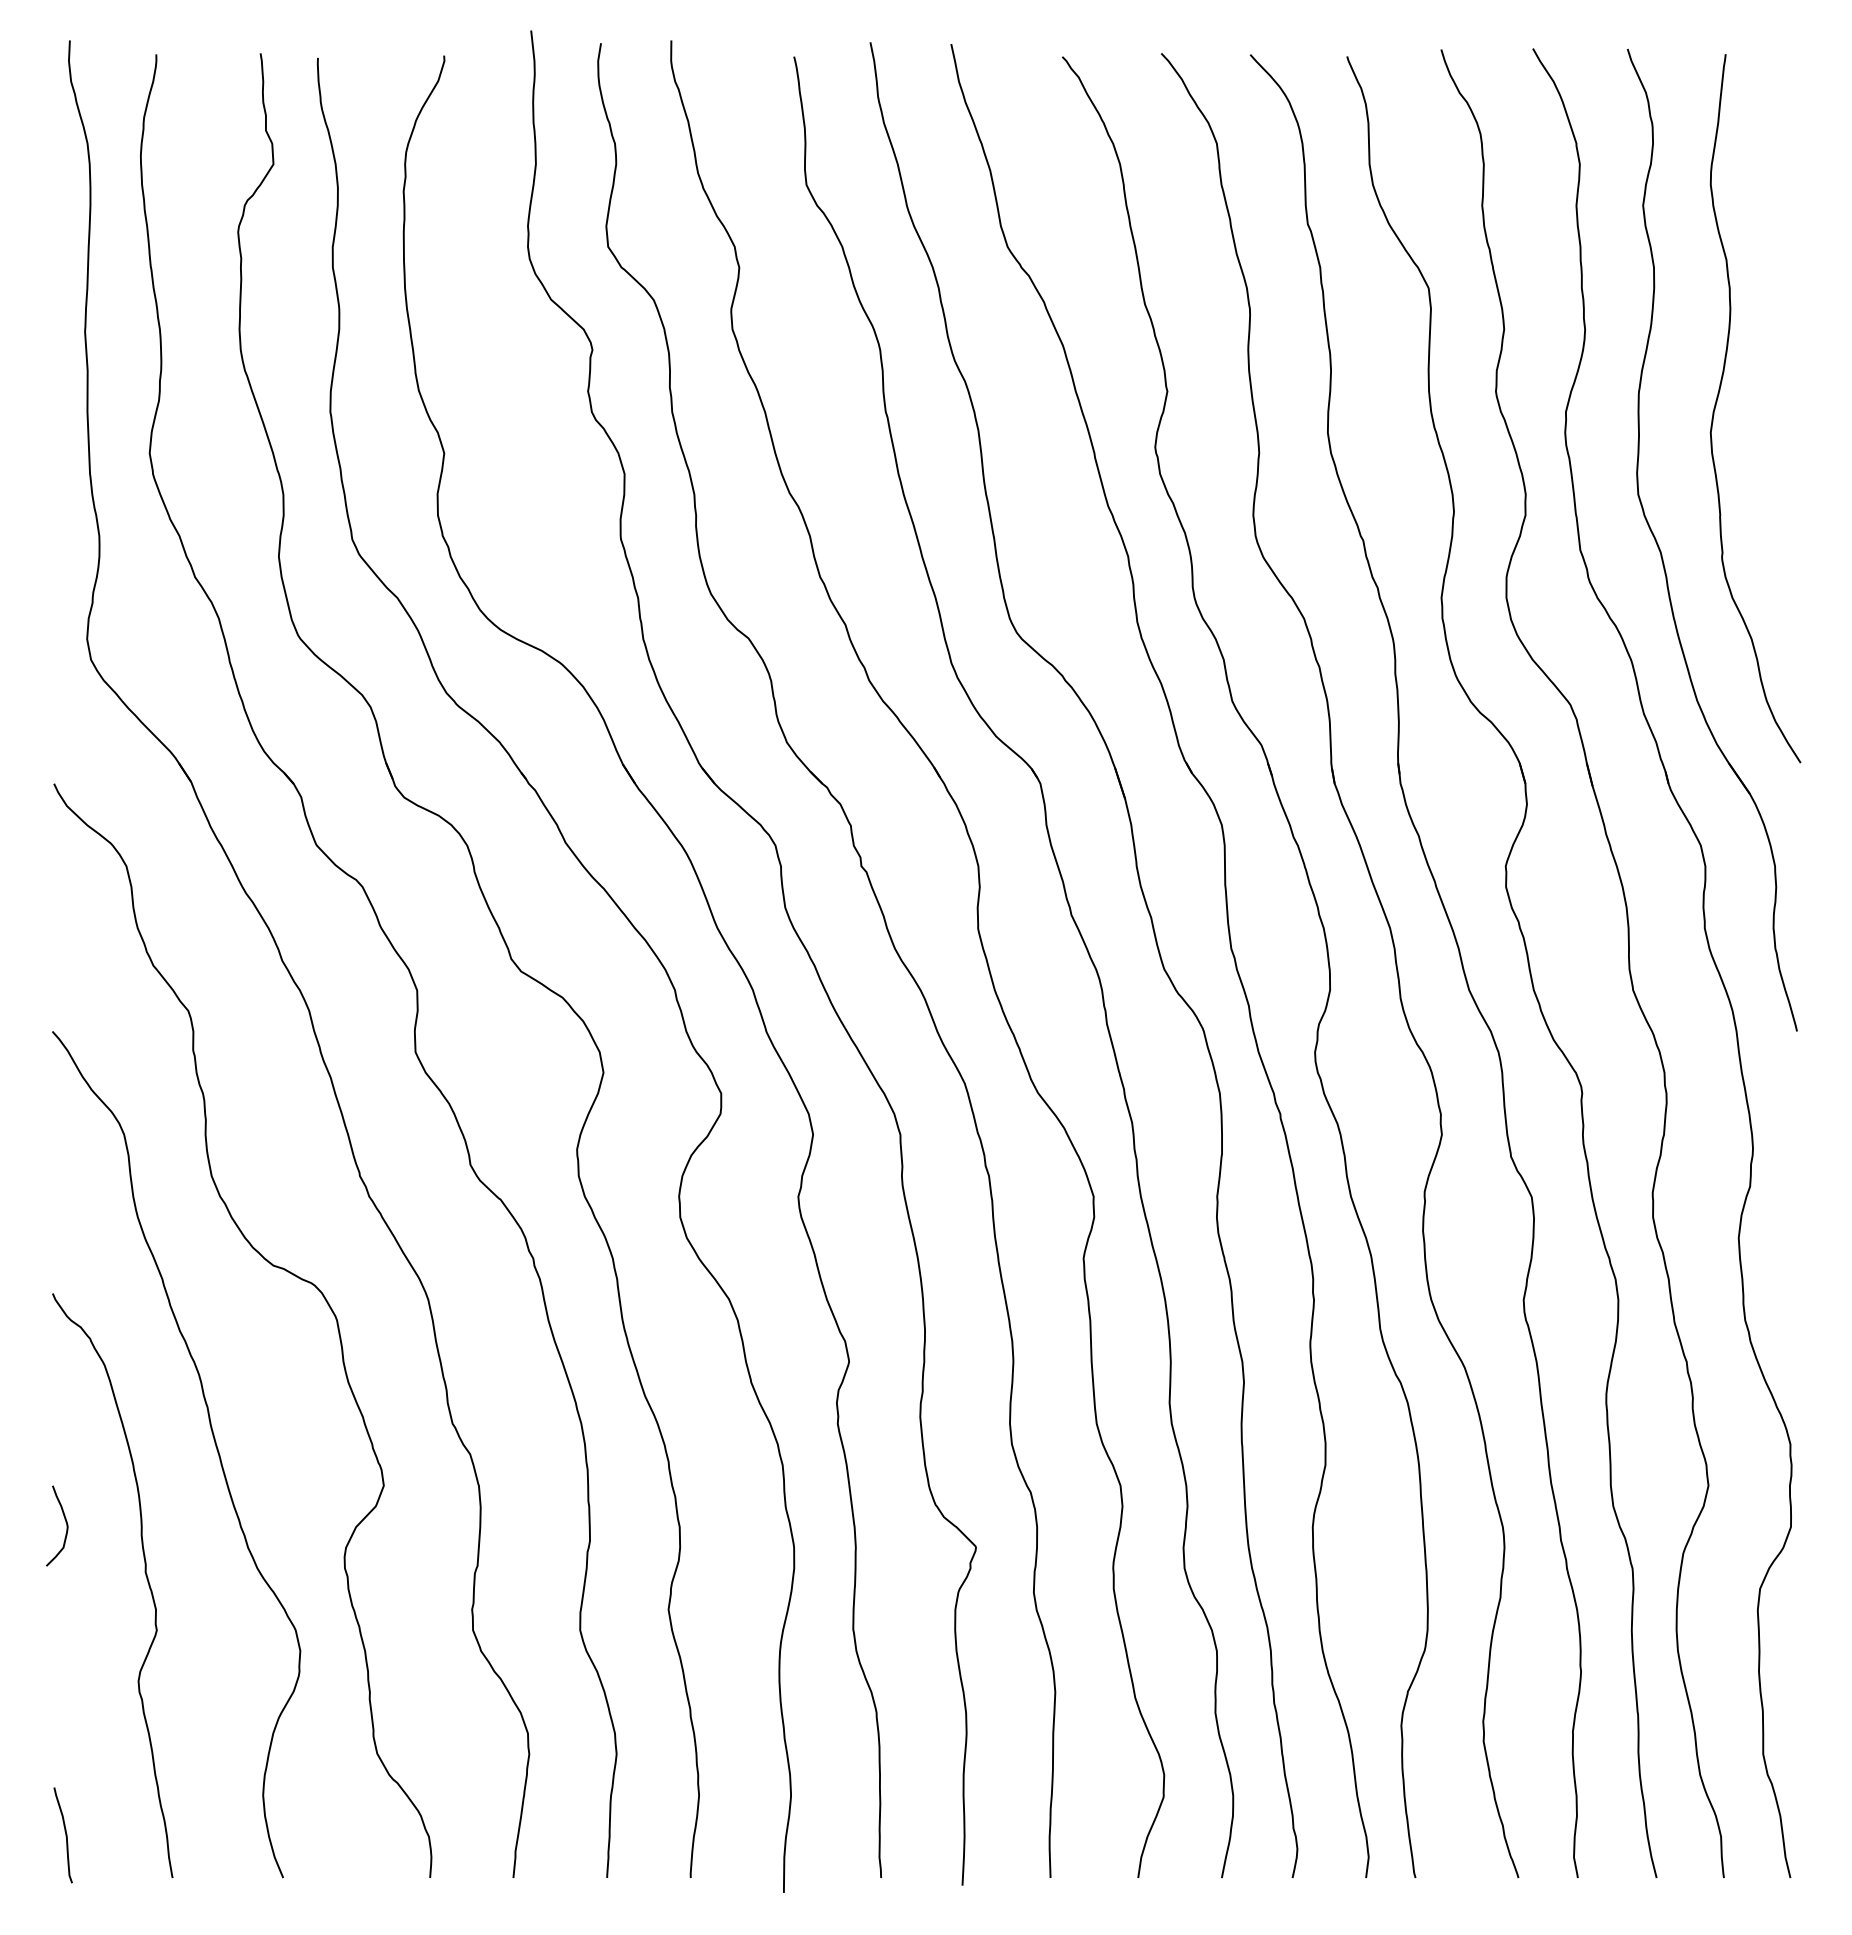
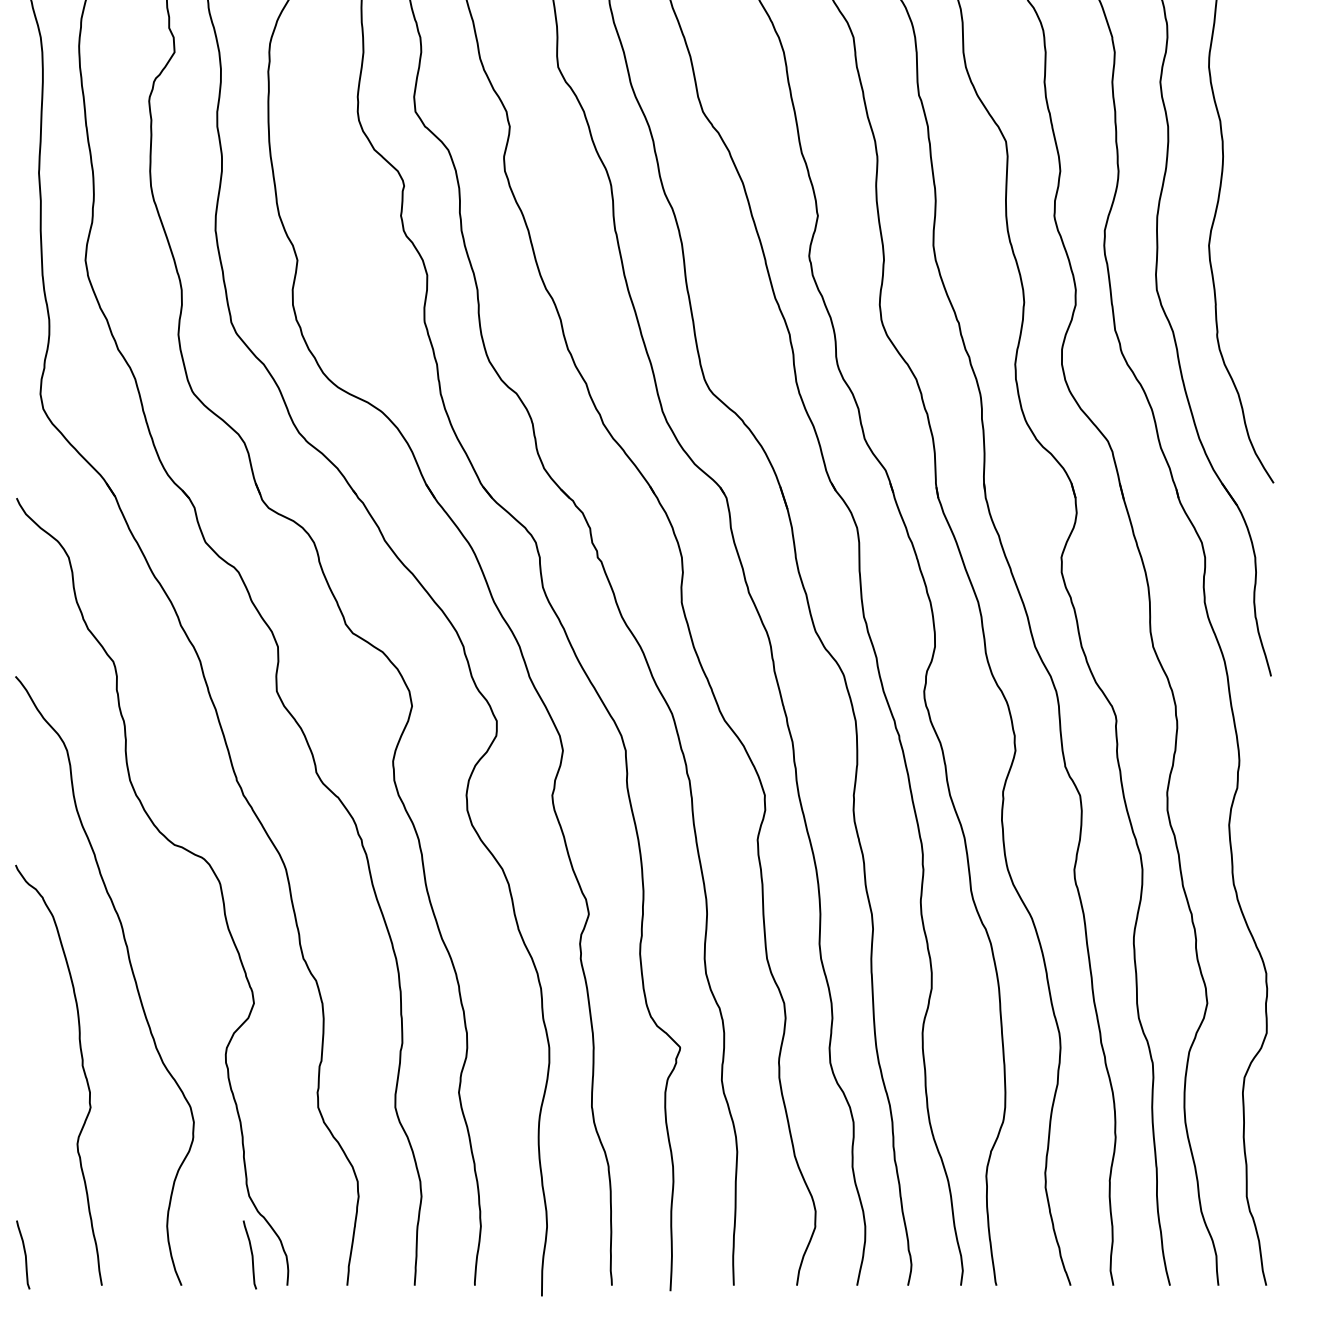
curve: (65, 1522) -> (24, 1029), removed
curve: (380, 1835) -> (251, 1255), added

